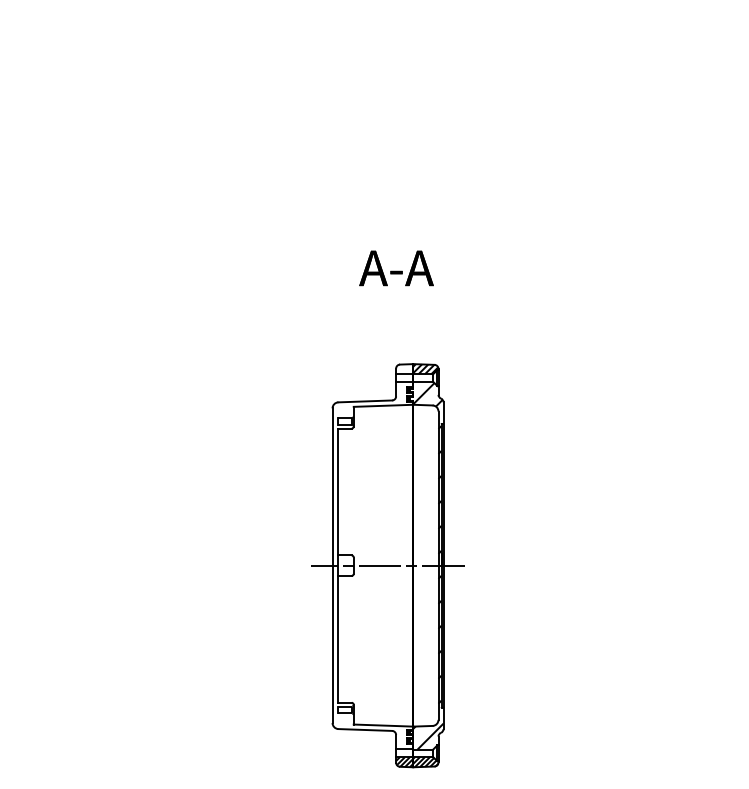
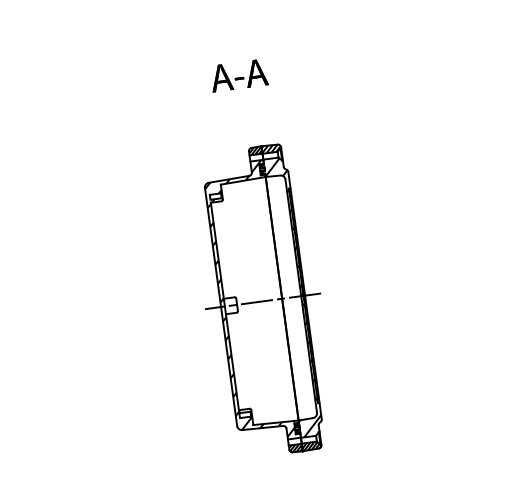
hatch: (404, 369) -> (255, 151), added
hatch: (372, 564) -> (251, 302), added

